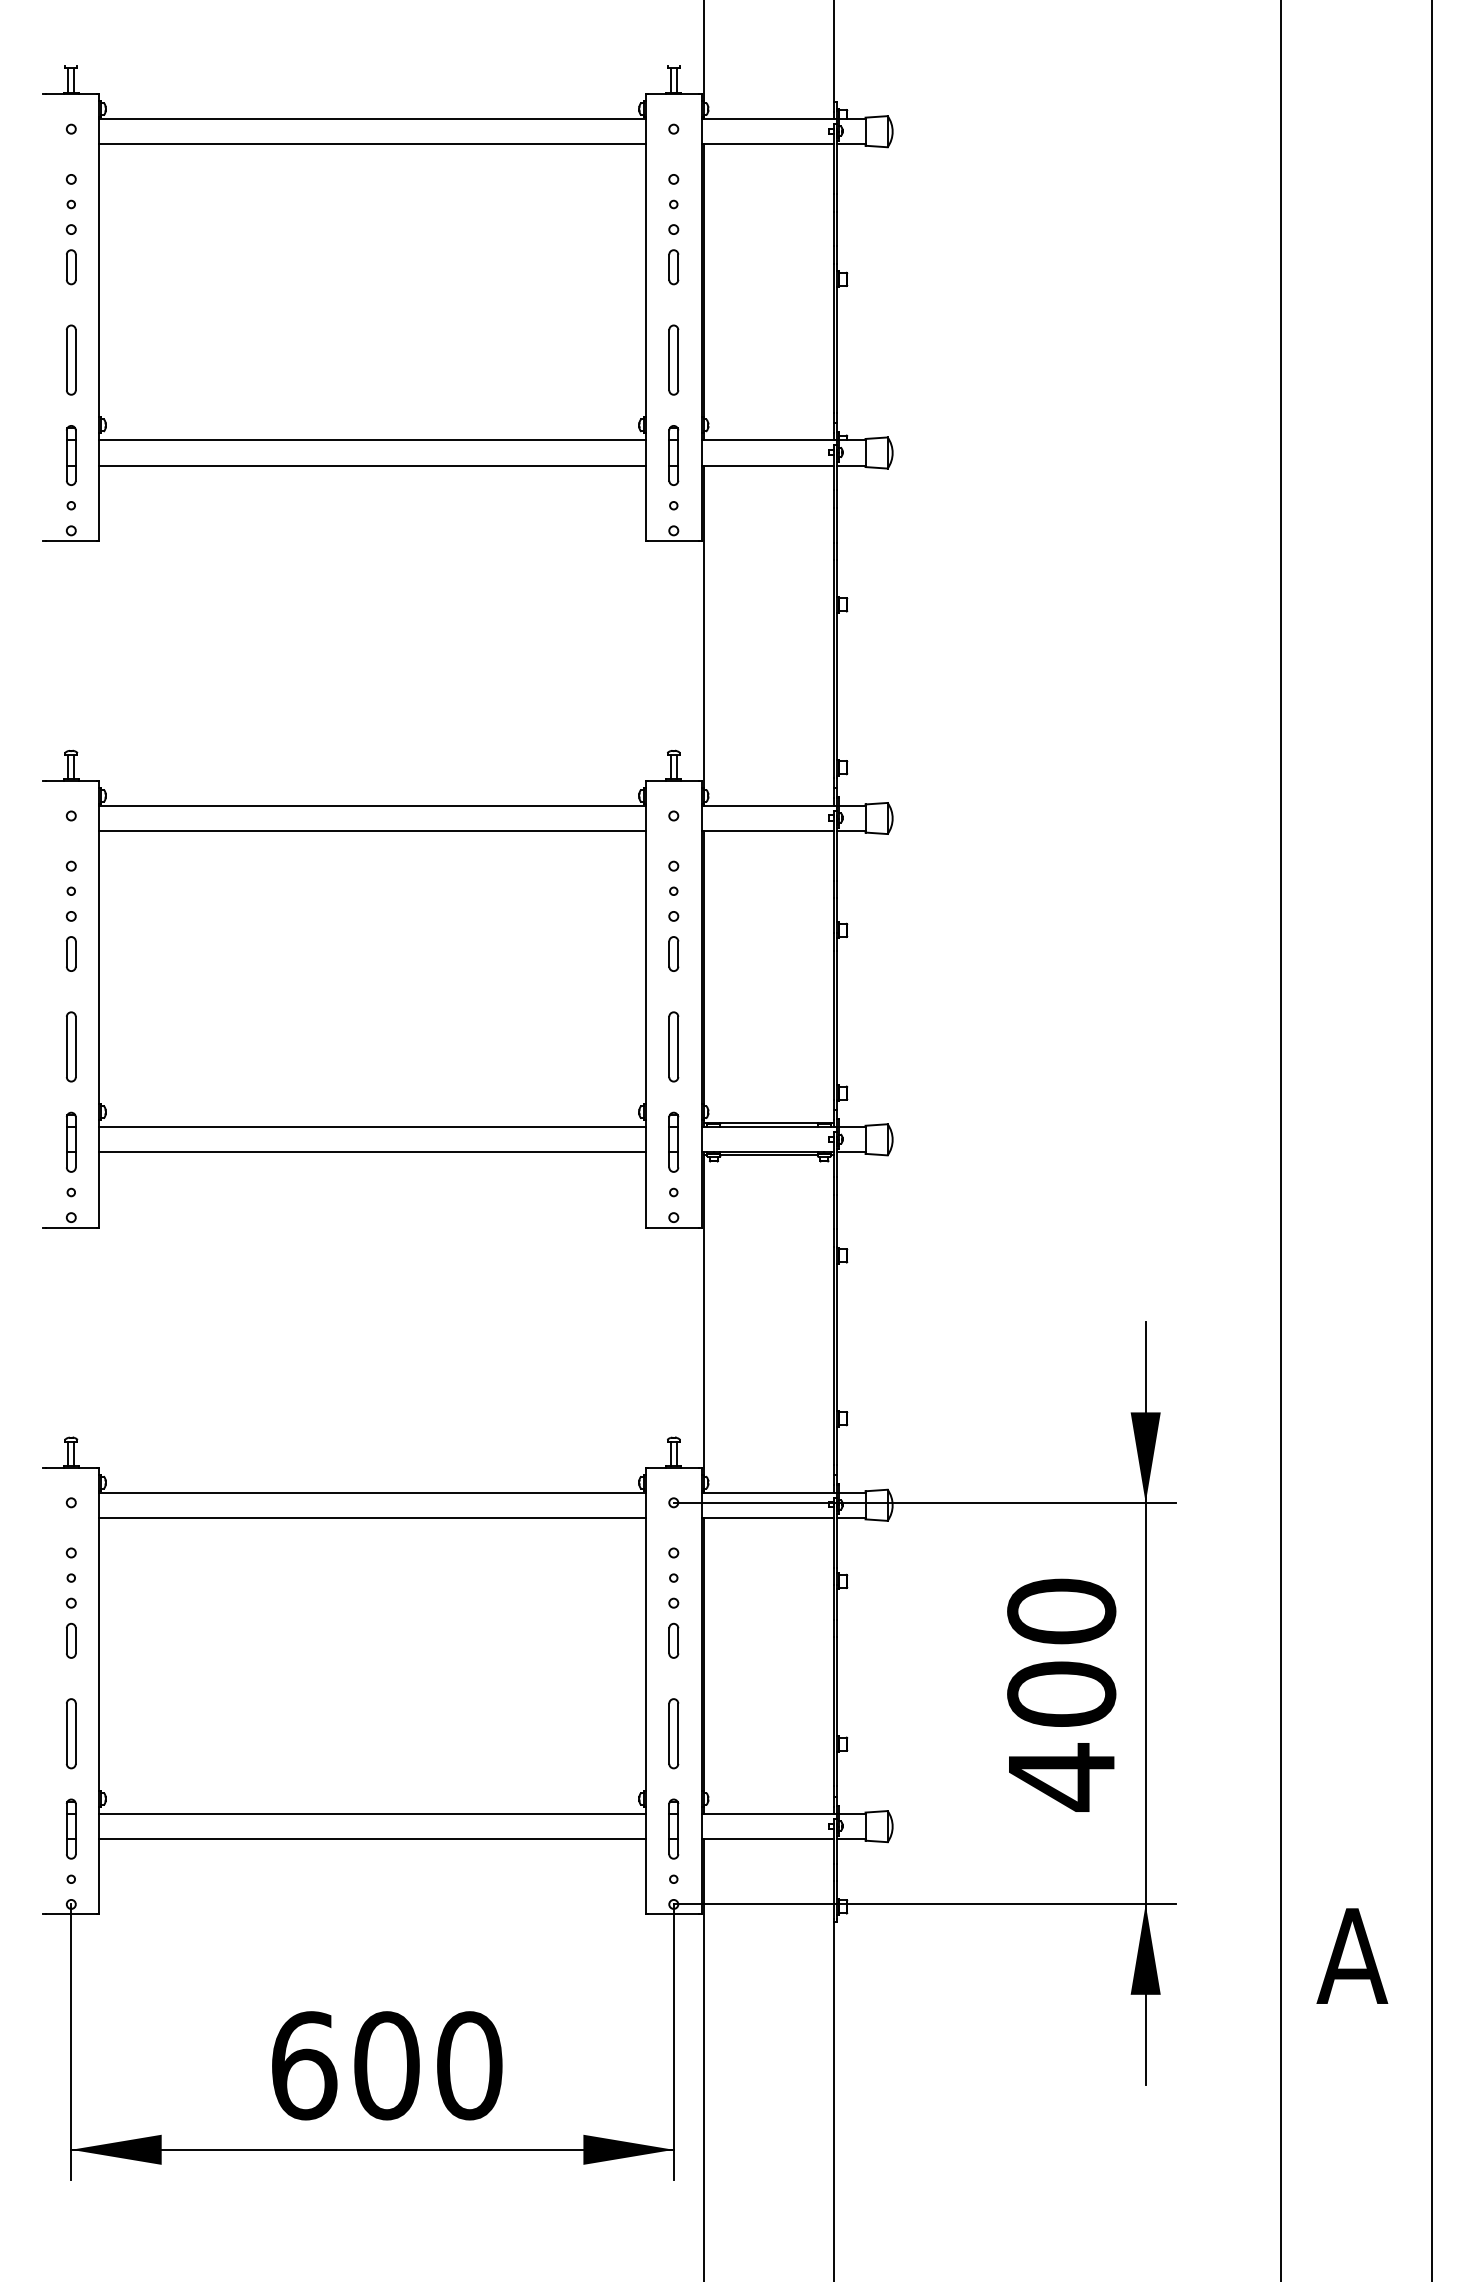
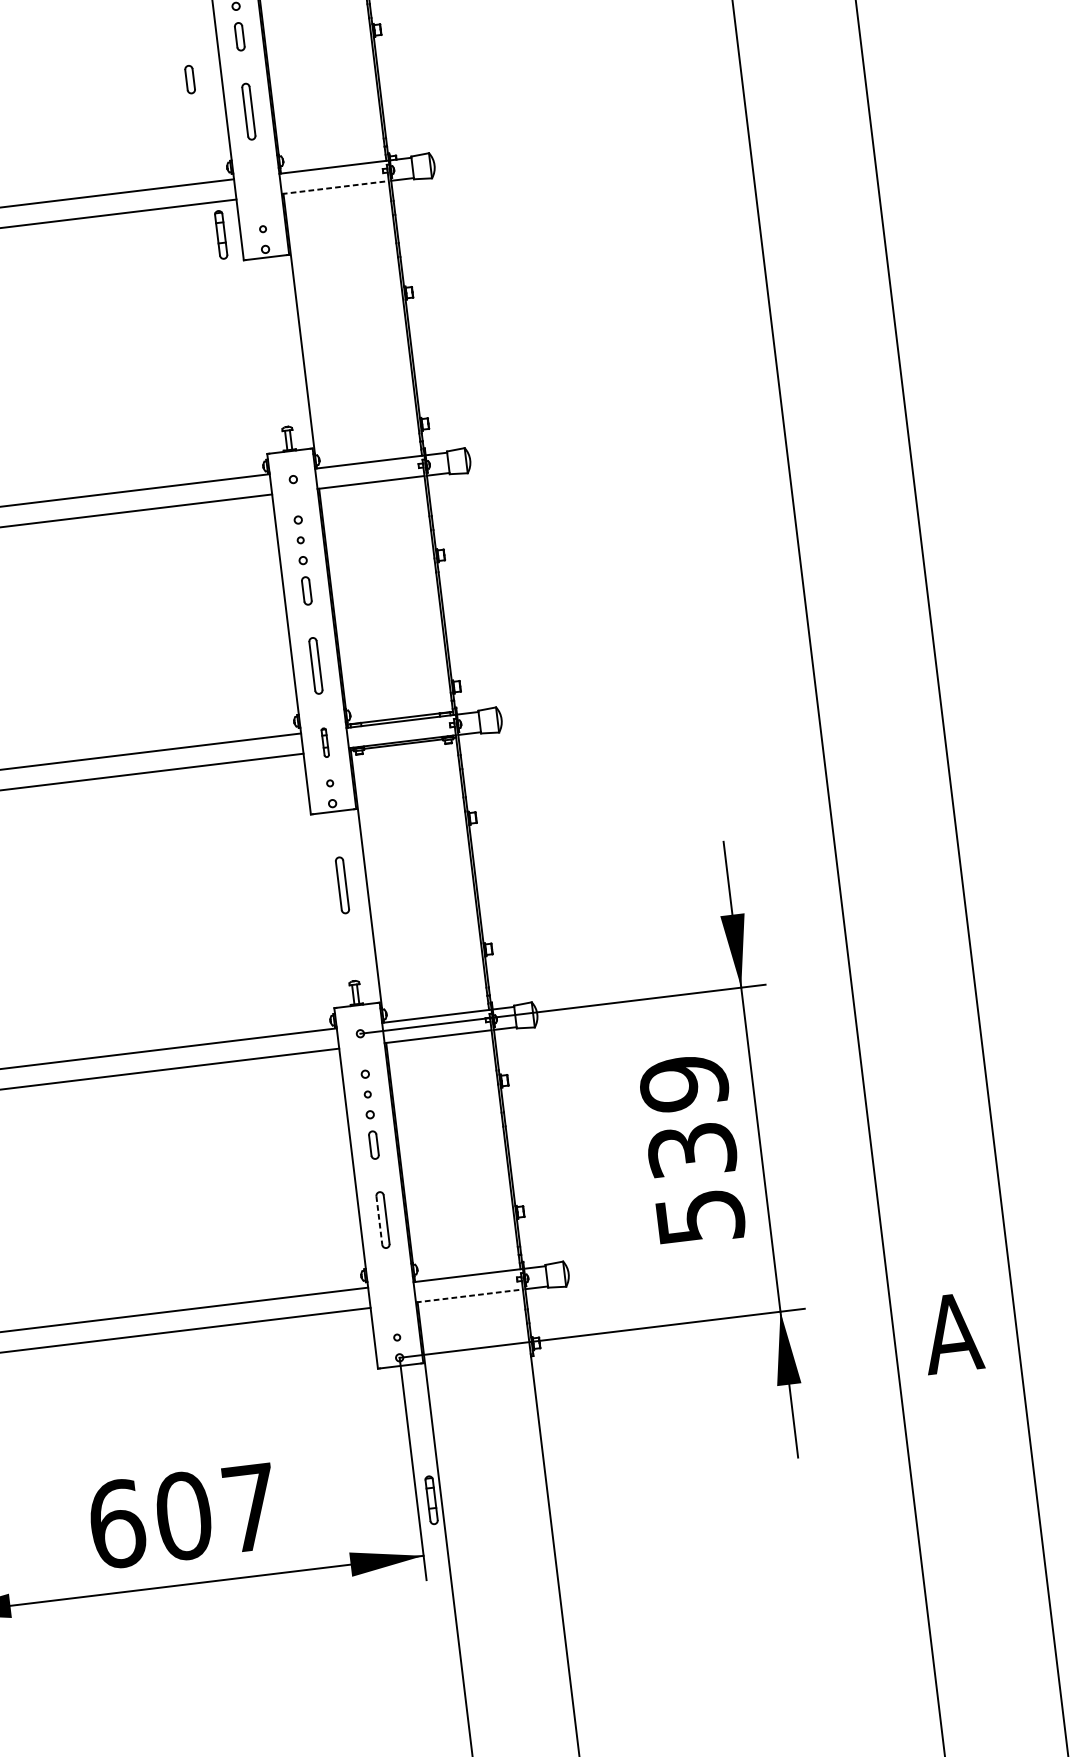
part: (606, 312) -> (189, 79), added
part: (673, 455) -> (220, 234), moved
line: (768, 465) -> (335, 187), solid -> dashed
part: (673, 1141) -> (324, 742), size x0.6
part: (673, 1318) -> (342, 885), added
text: (1061, 1694) -> (692, 1150), 400 -> 539
line: (669, 1734) -> (379, 1221), solid -> dashed
part: (673, 1828) -> (431, 1499), moved
line: (768, 1839) -> (469, 1296), solid -> dashed
text: (469, 2065) -> (250, 1507), 600 -> 607

